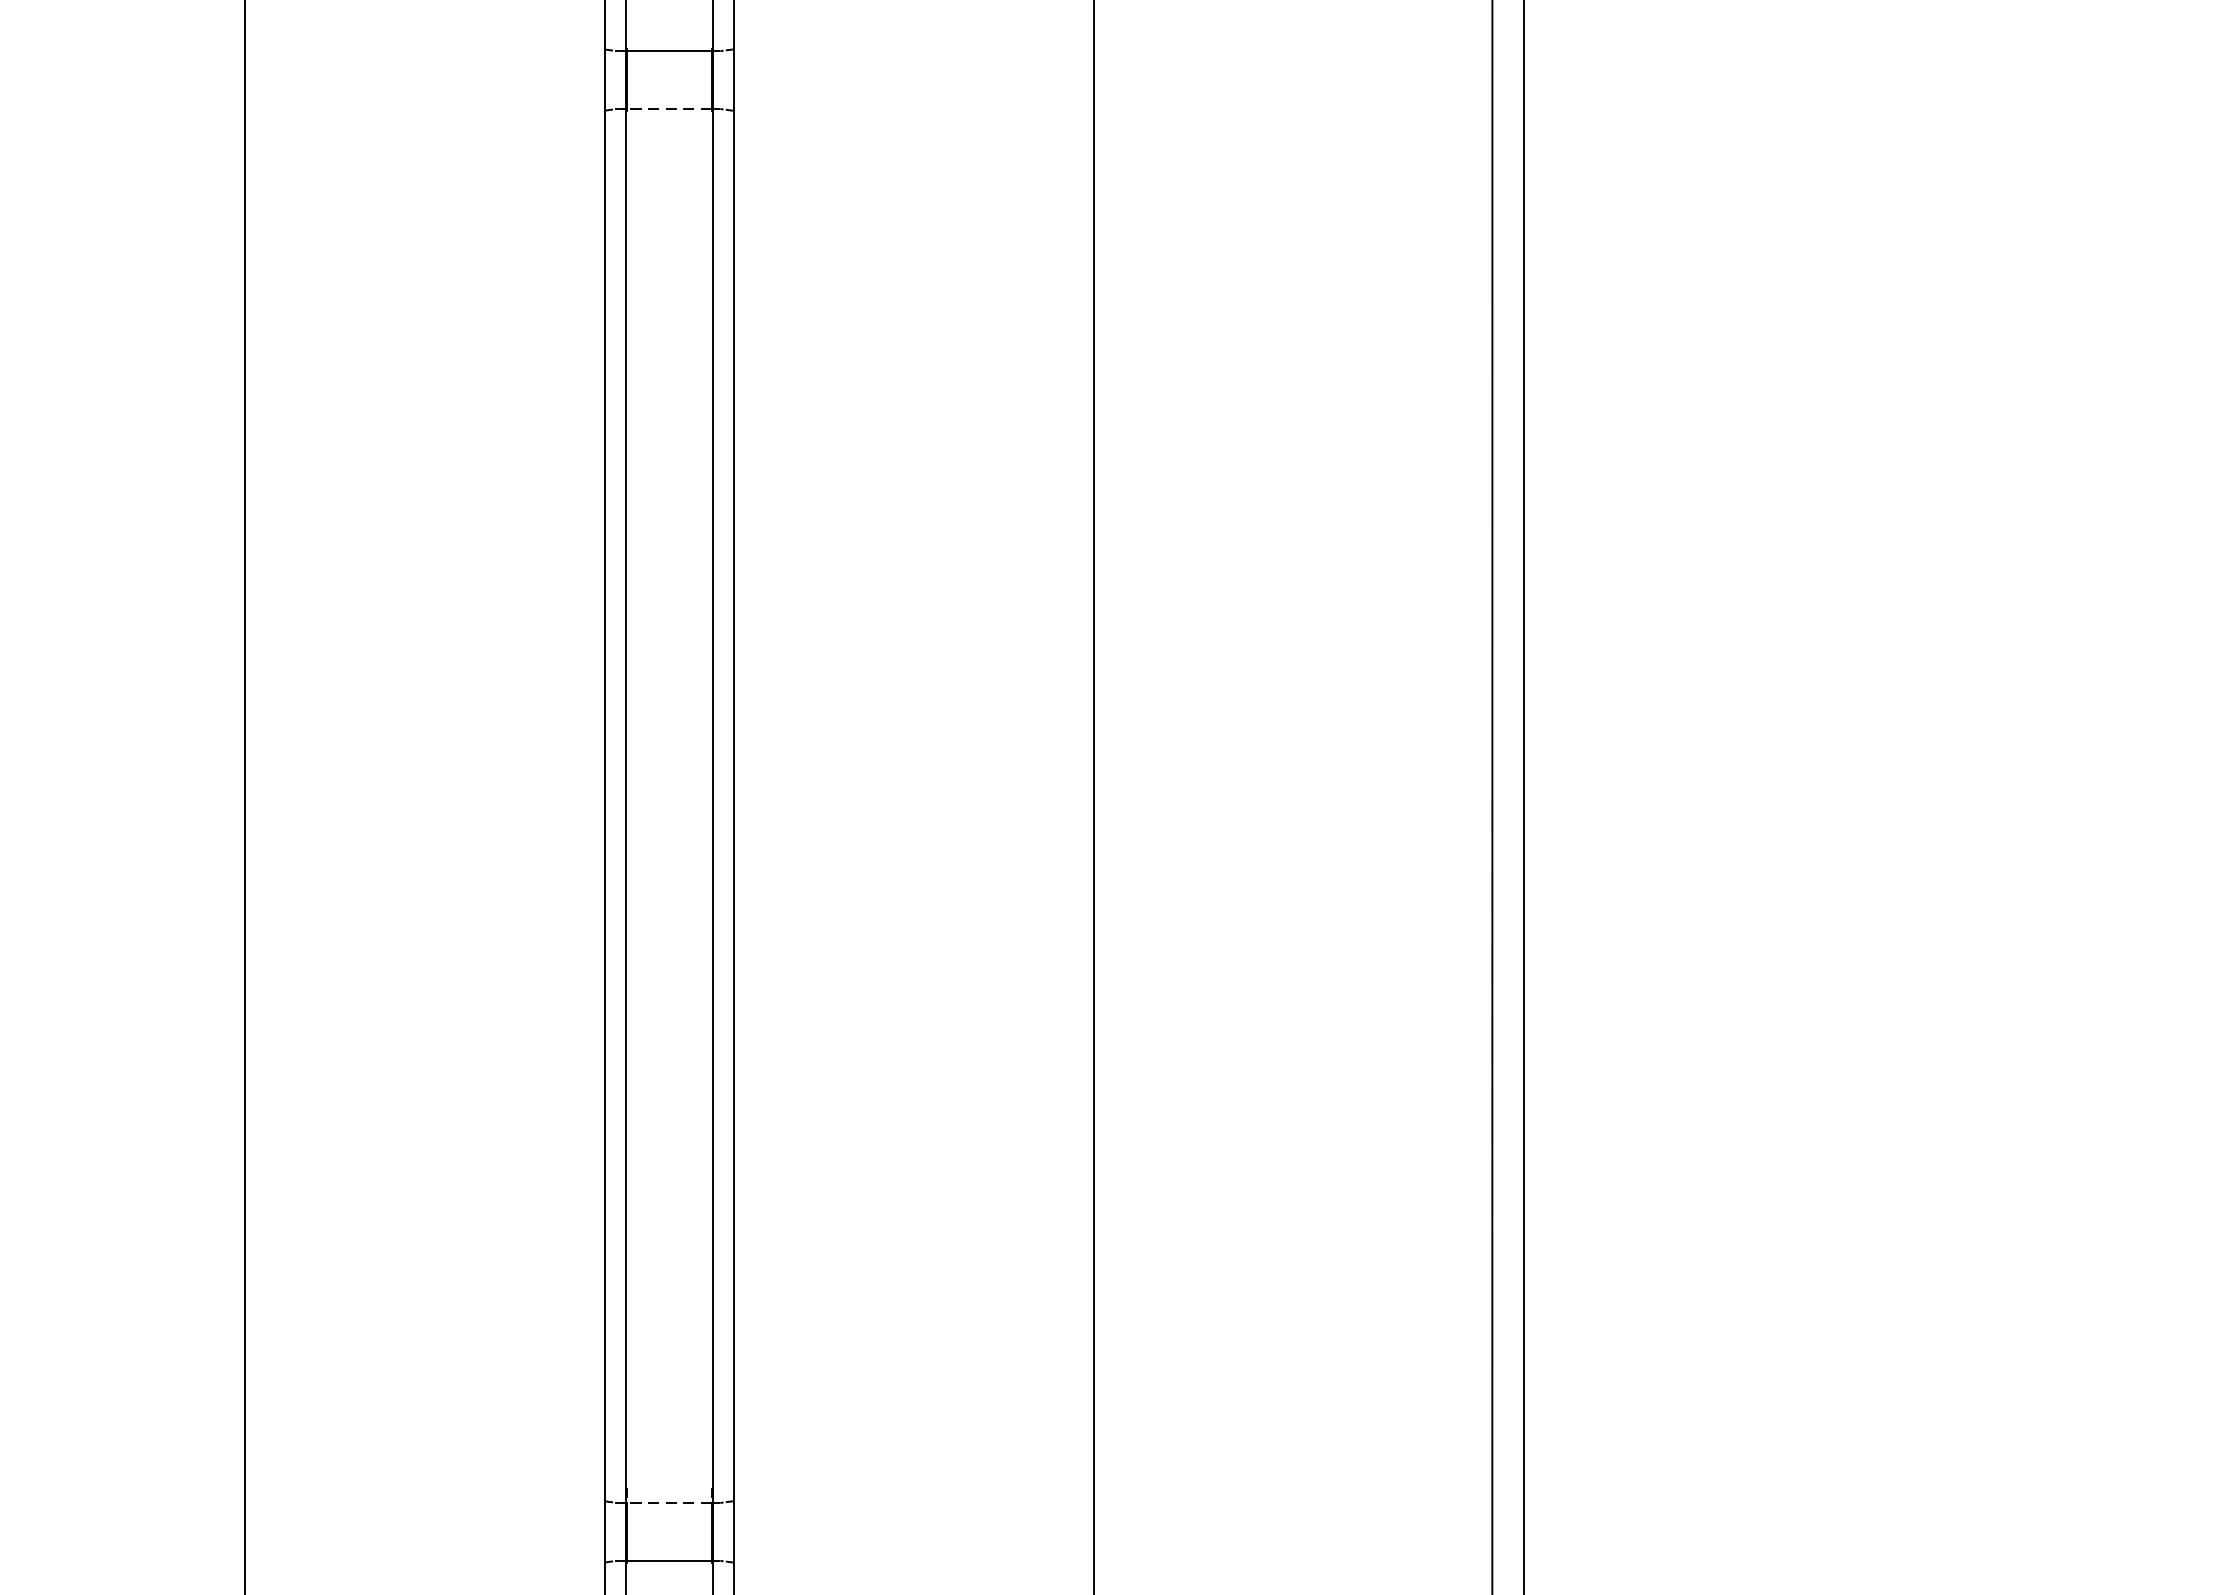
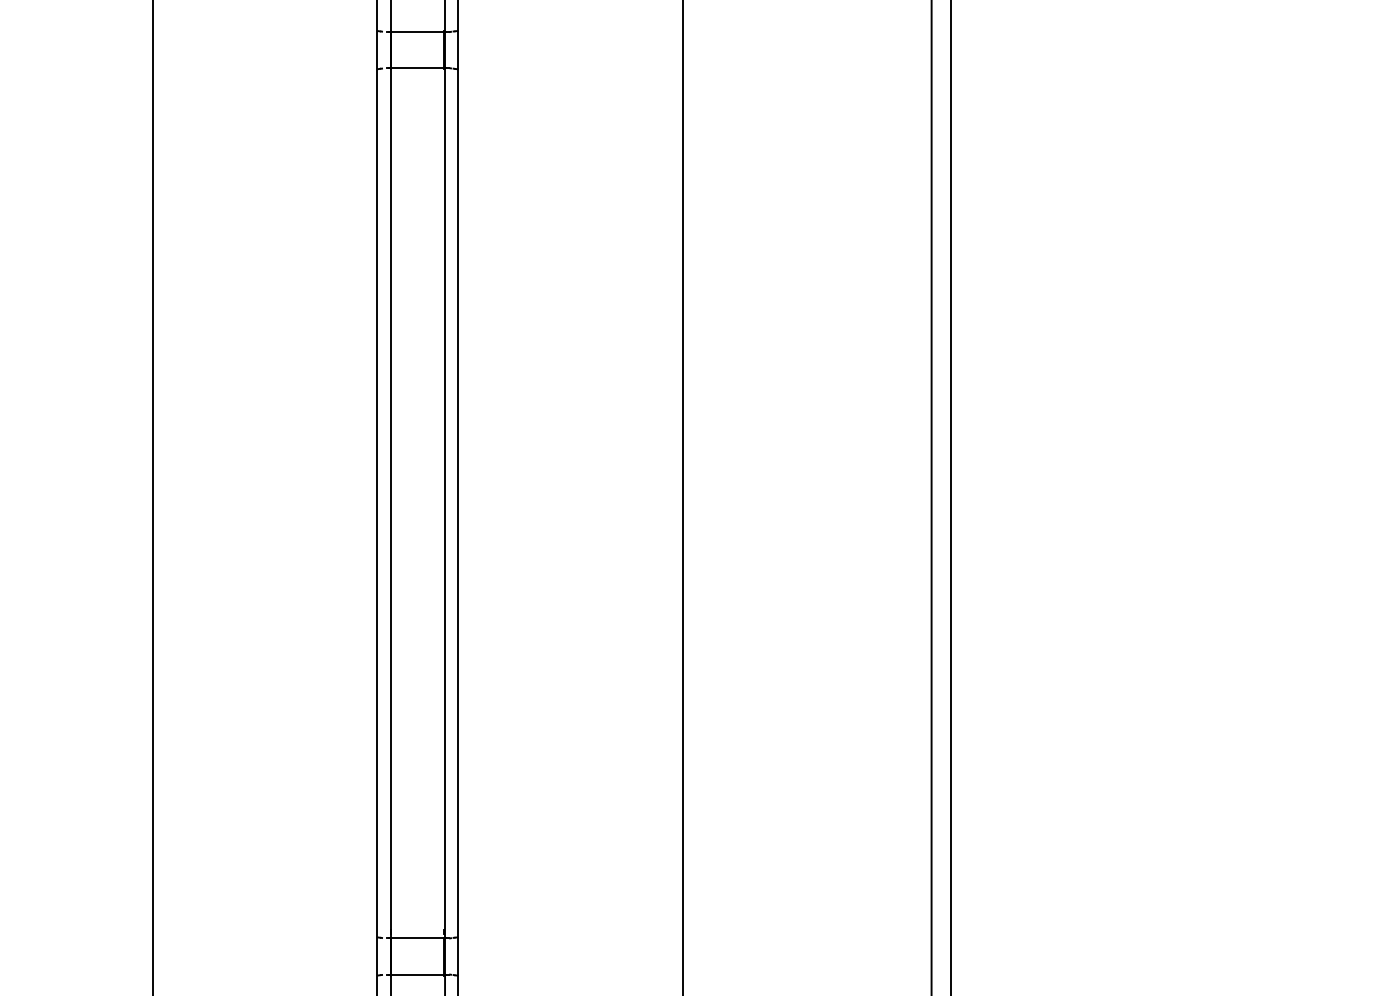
line: (668, 109) -> (417, 68), dashed -> solid
line: (668, 1503) -> (417, 938), dashed -> solid

